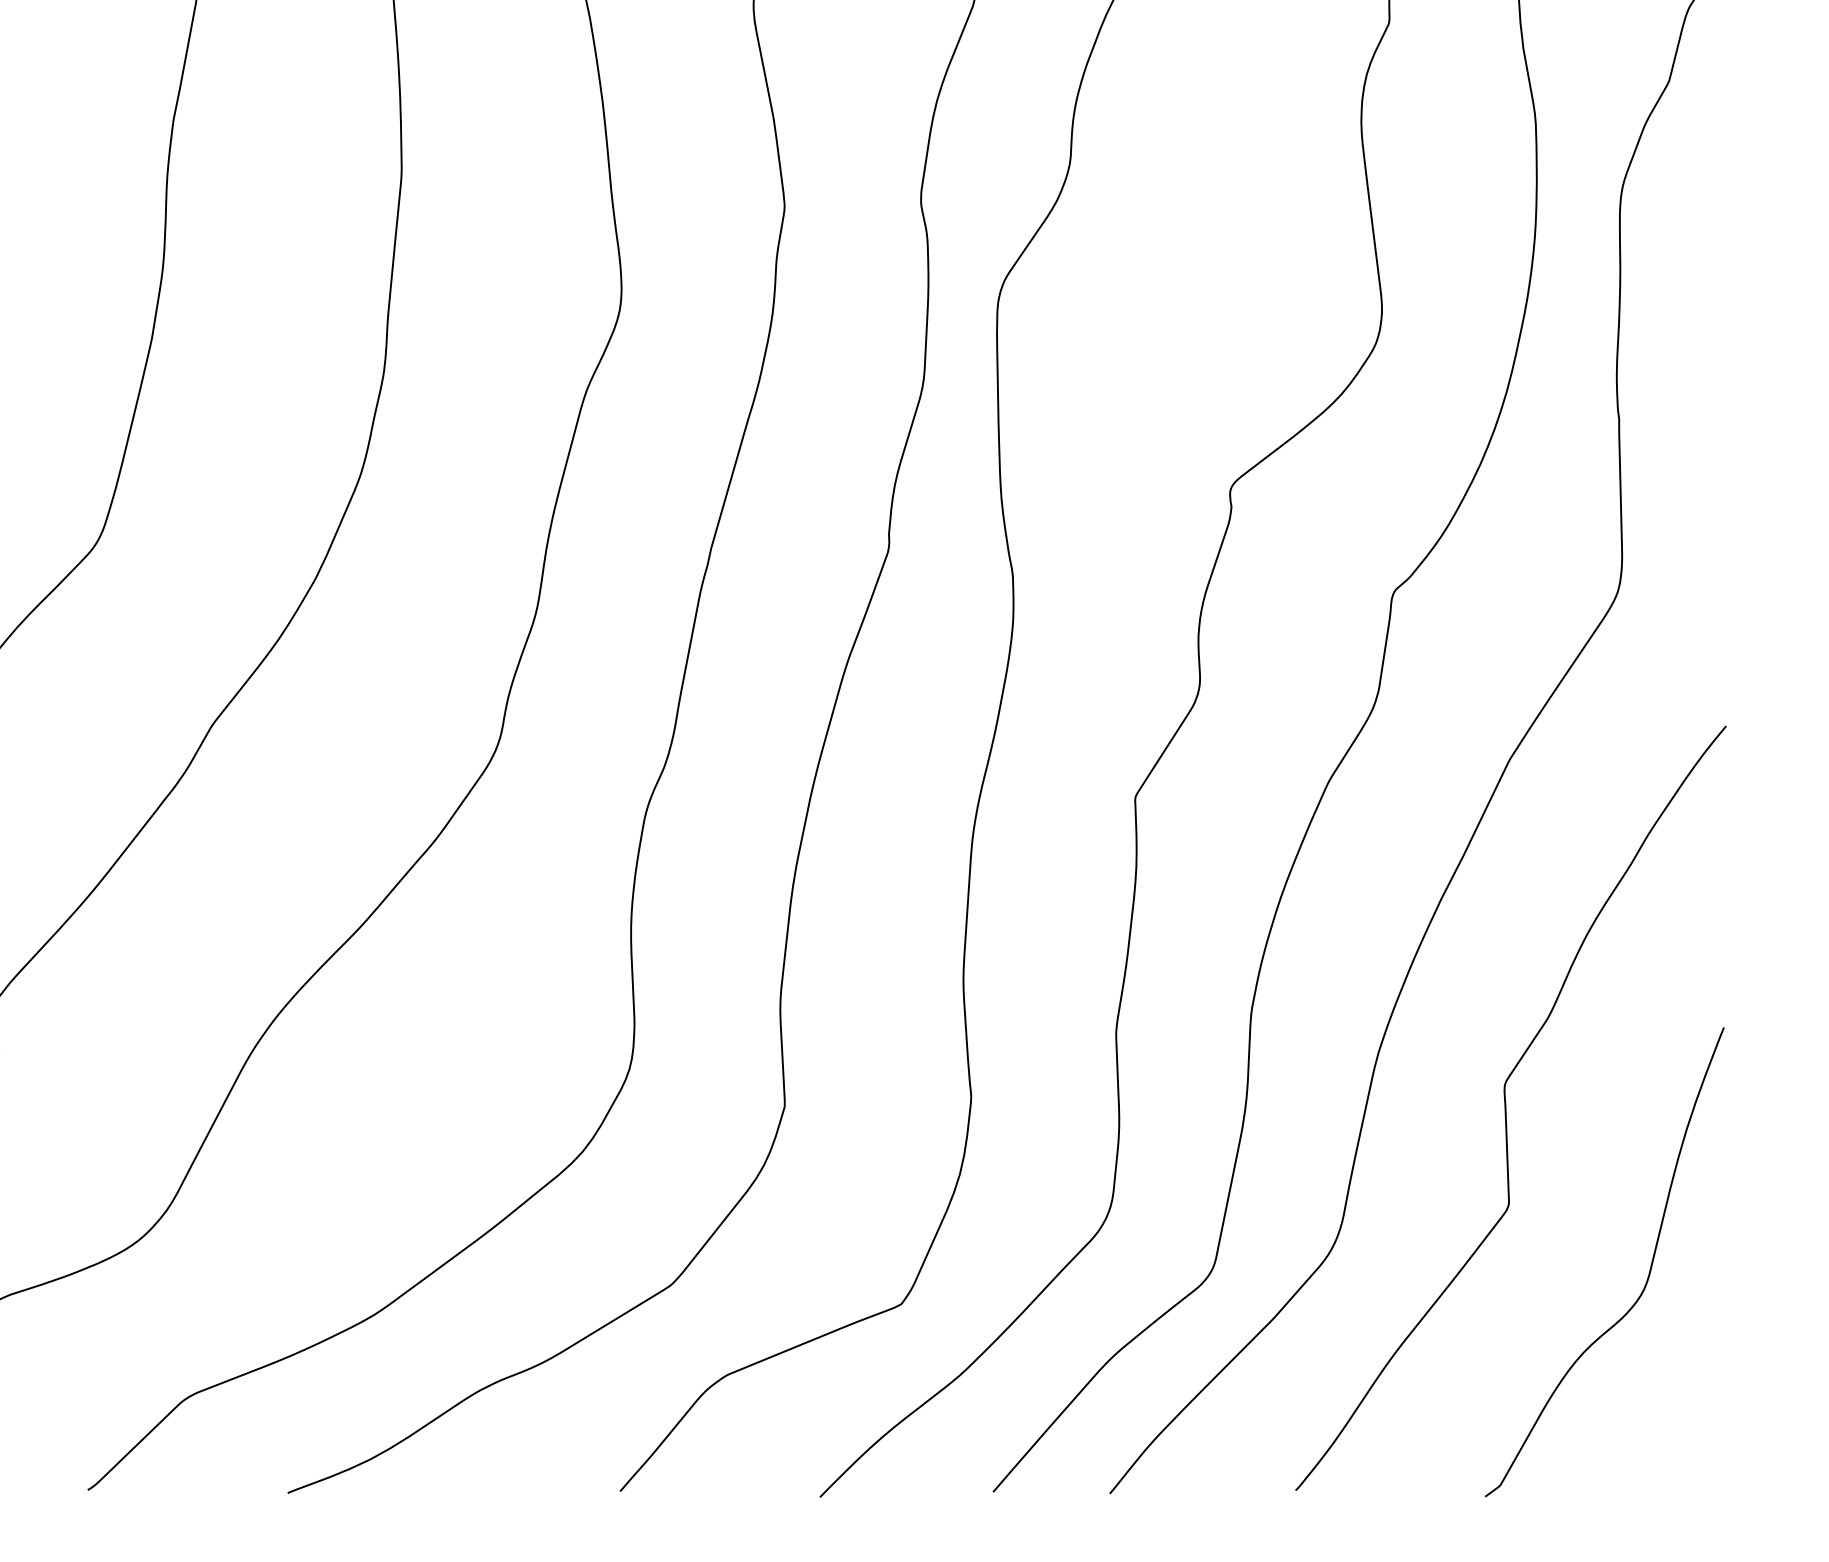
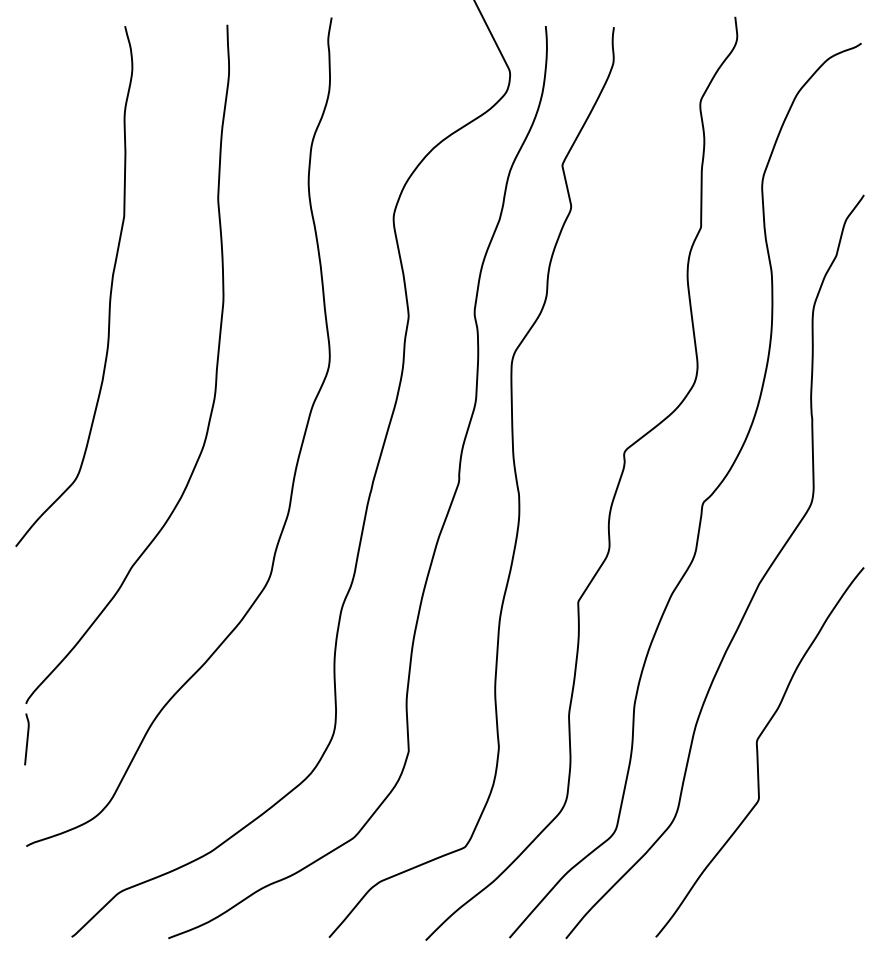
curve: (1646, 1276) -> (825, 833), removed

